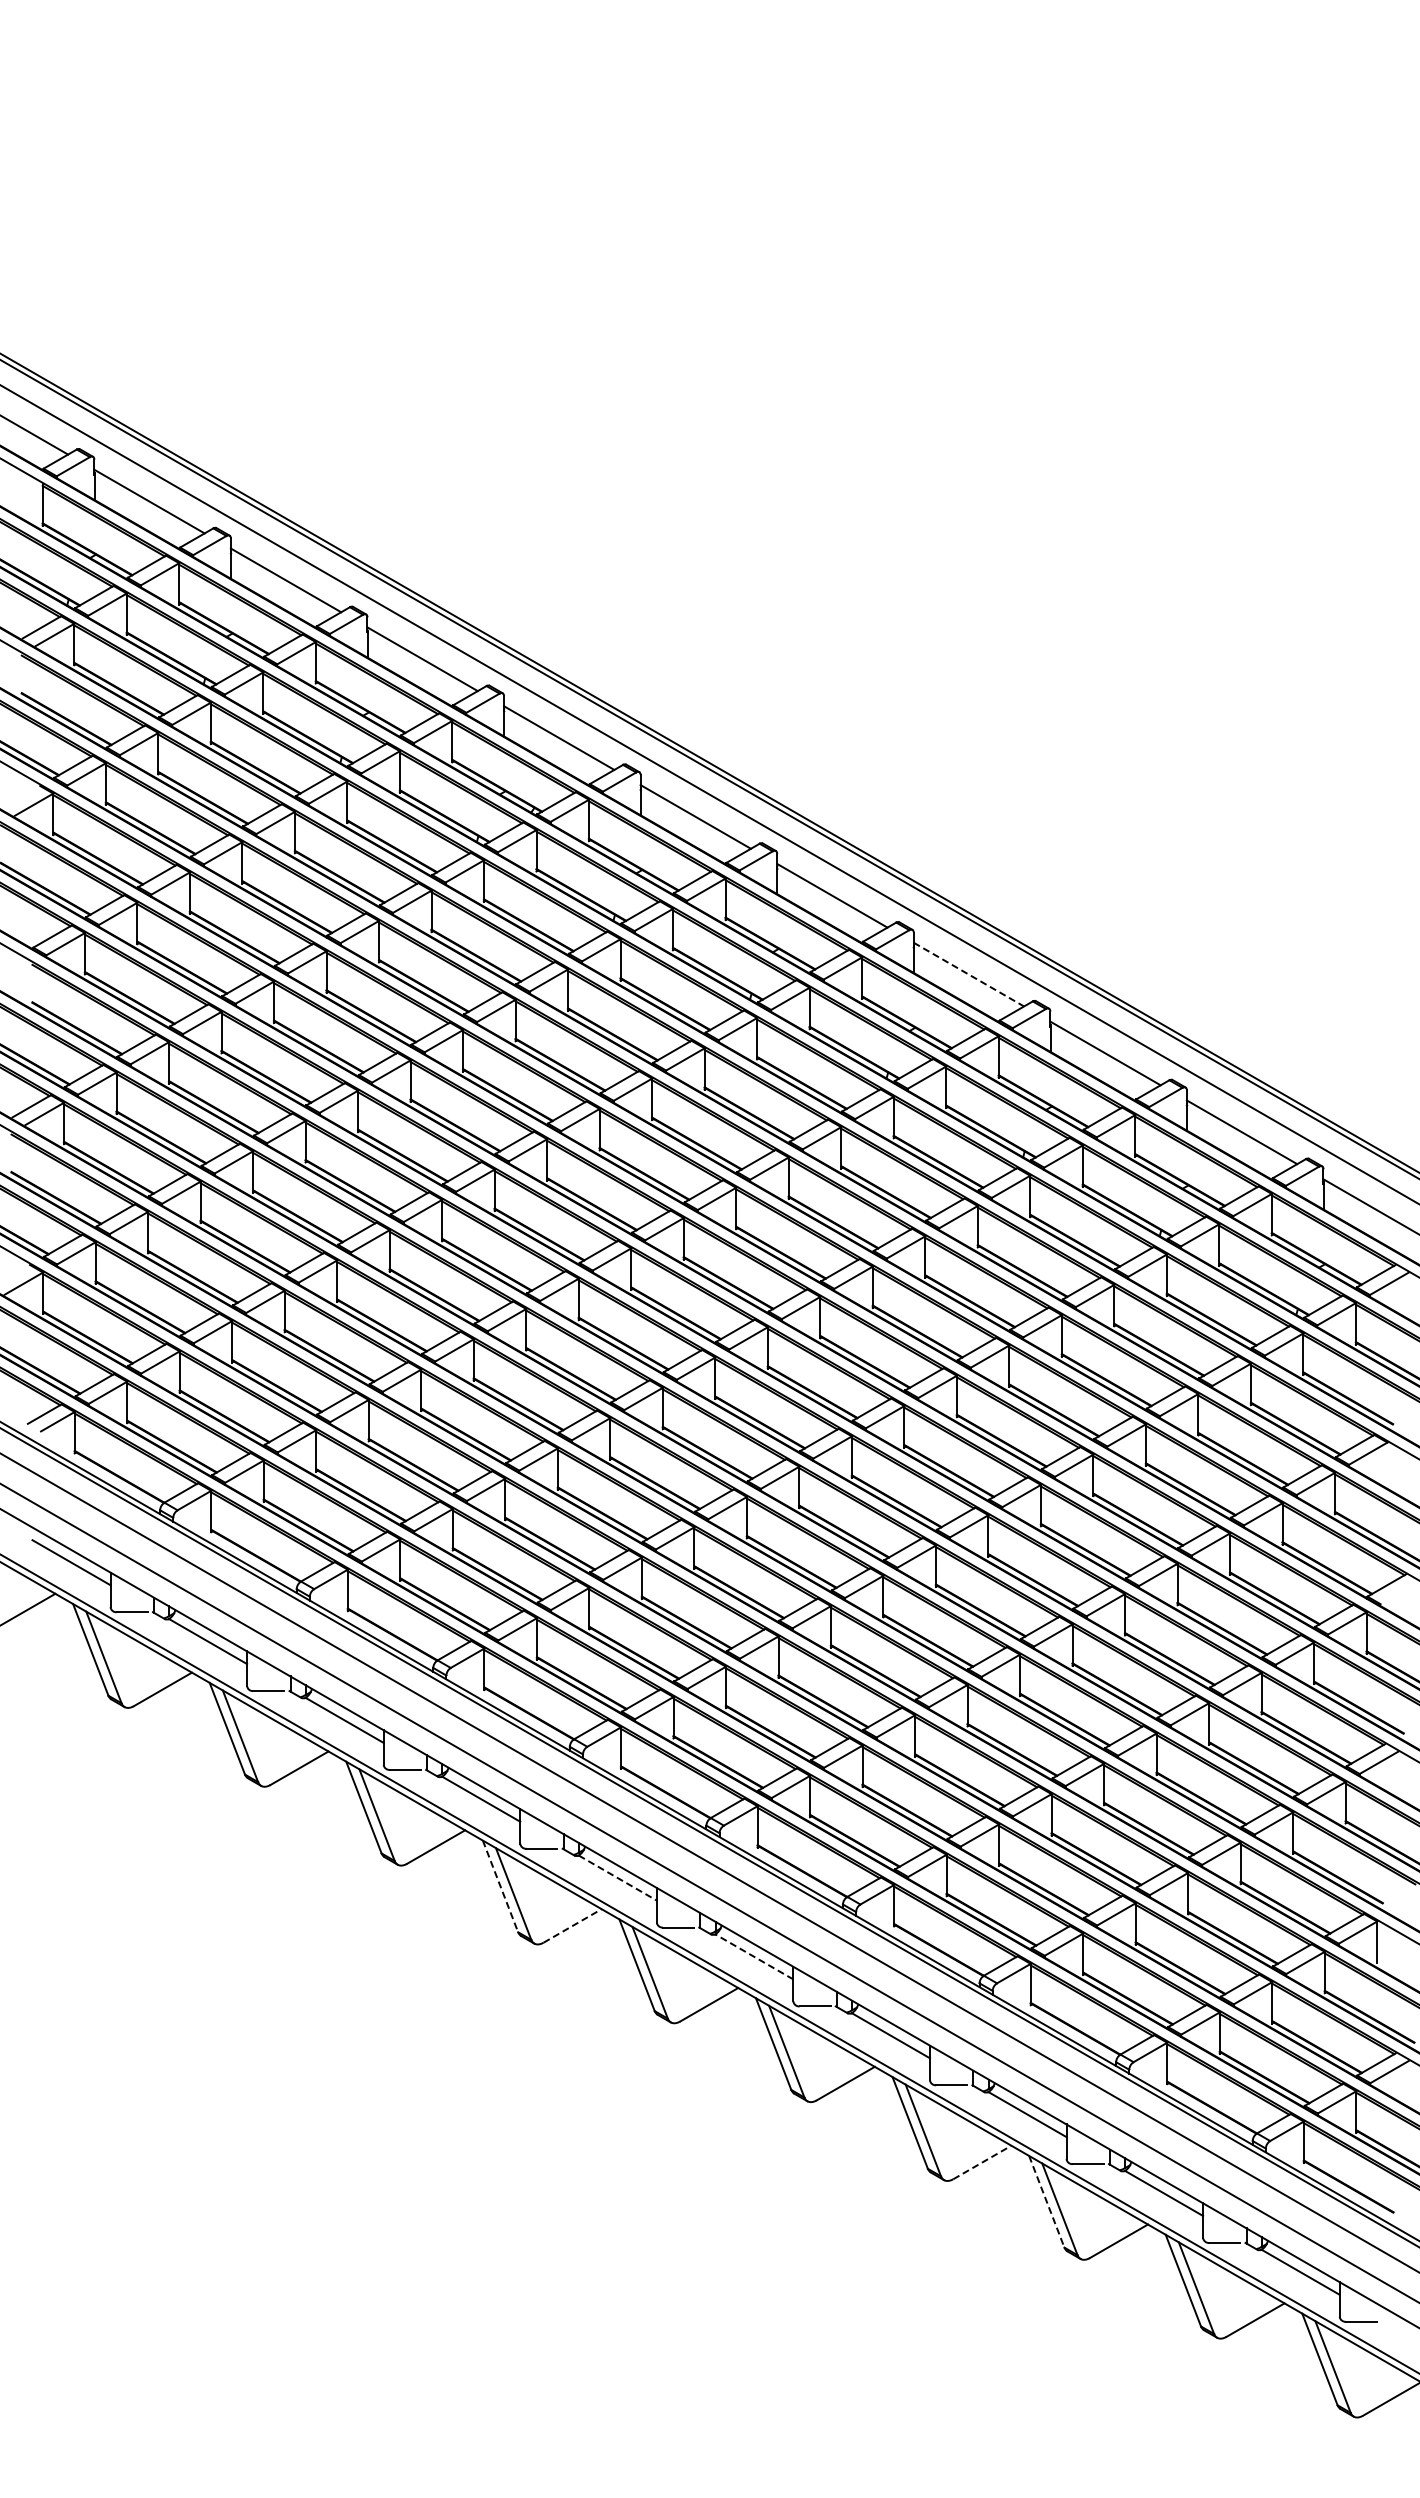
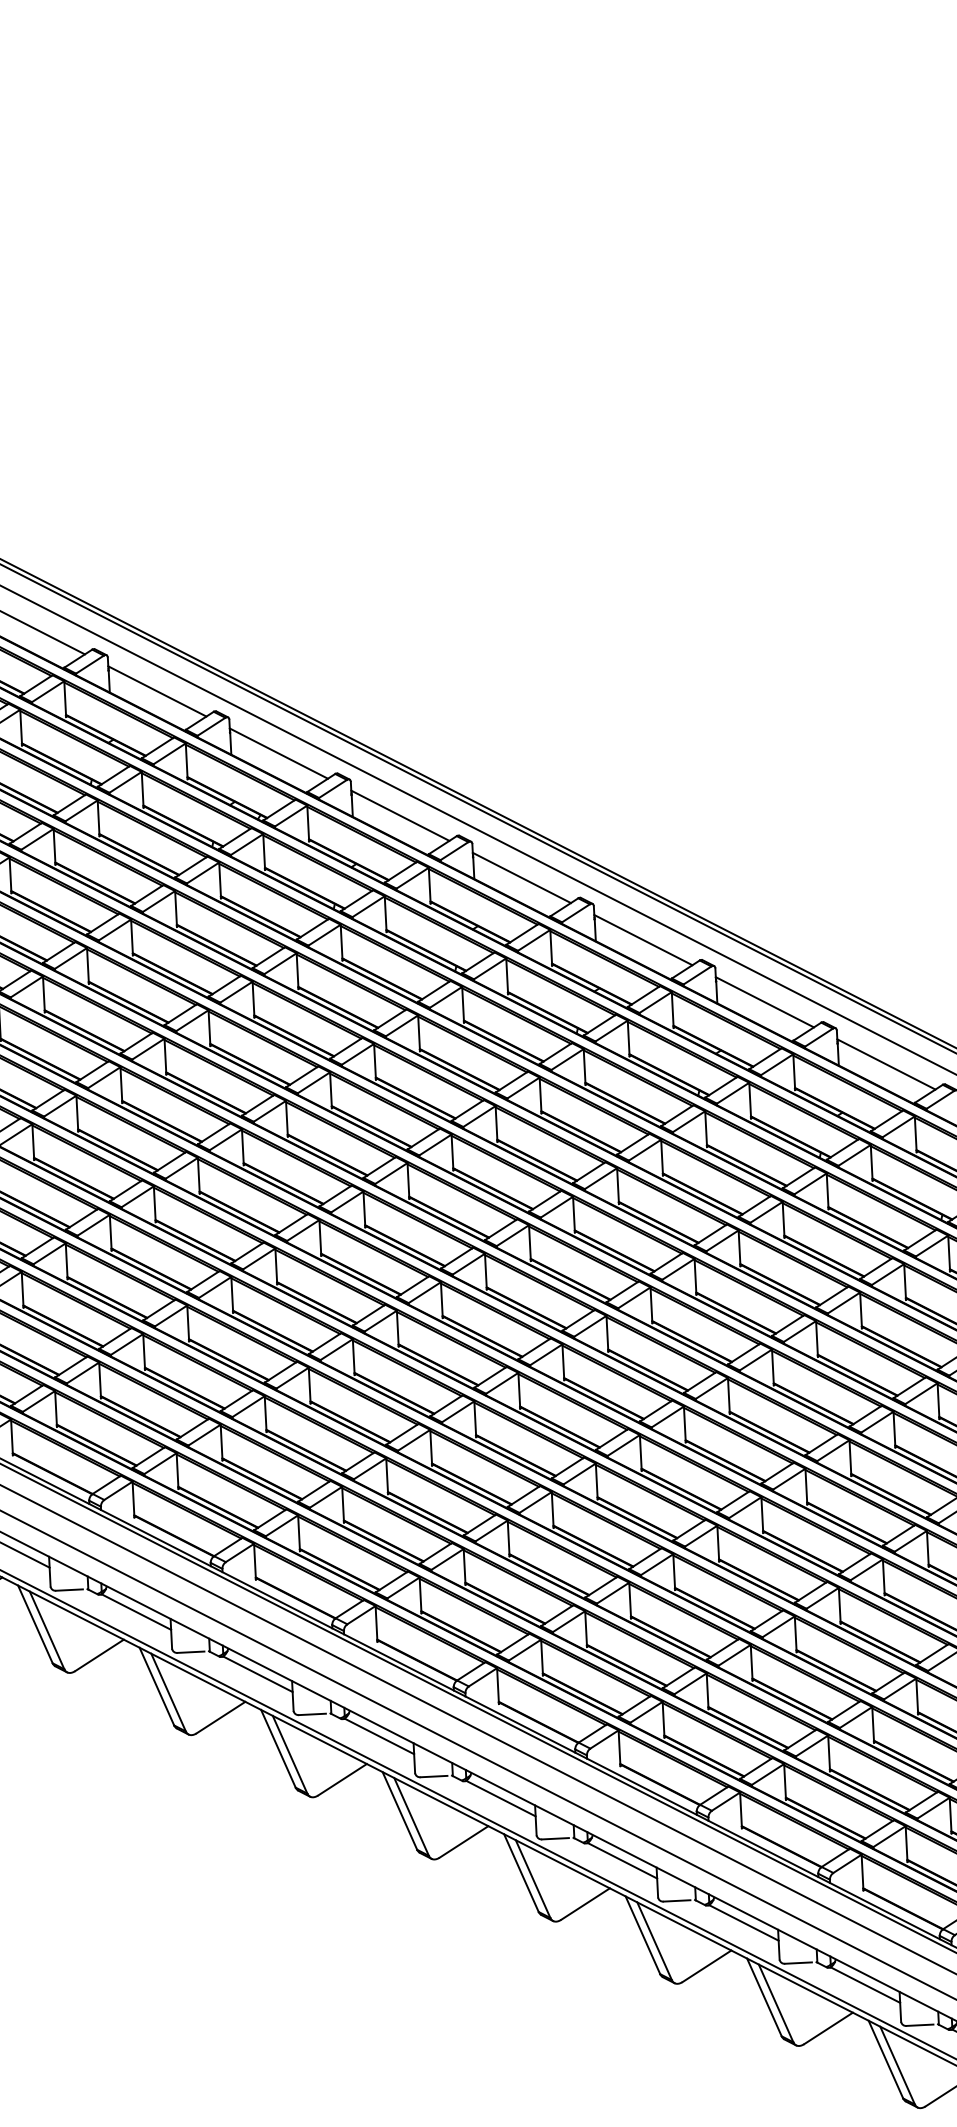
line: (968, 974) -> (643, 940), dashed -> solid
line: (618, 1878) -> (380, 1736), dashed -> solid
line: (500, 1886) -> (278, 1748), dashed -> solid
line: (572, 1925) -> (342, 1779), dashed -> solid
line: (753, 1956) -> (500, 1798), dashed -> solid
line: (982, 2162) -> (707, 1966), dashed -> solid
line: (1046, 2202) -> (764, 1998), dashed -> solid

